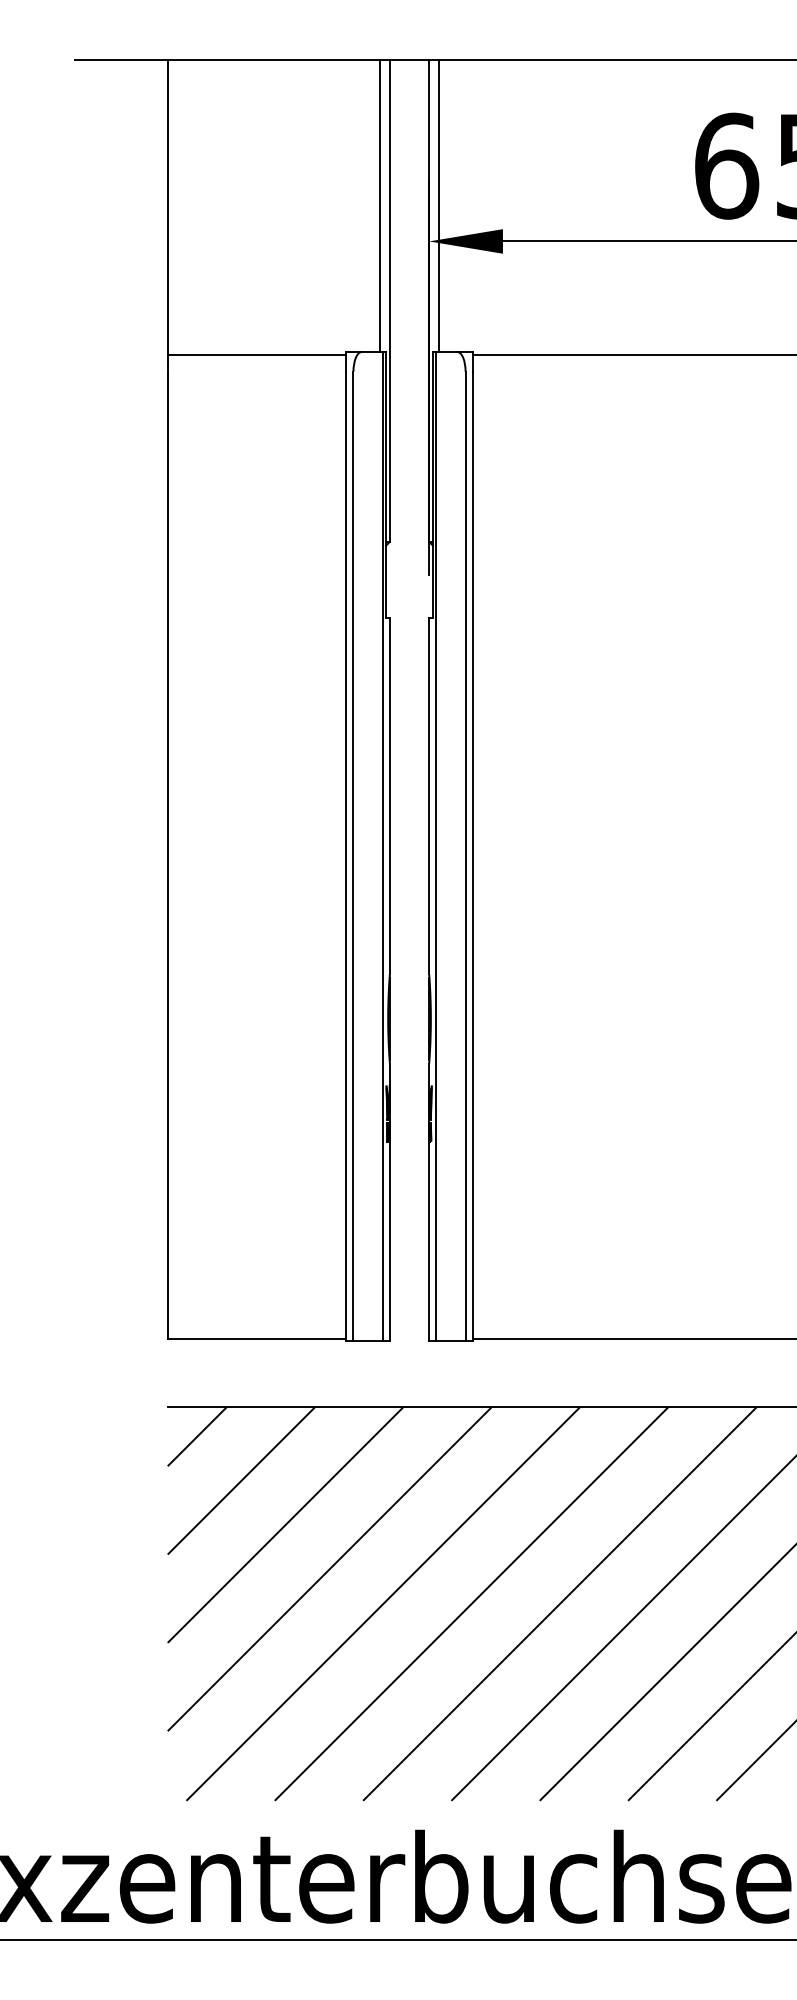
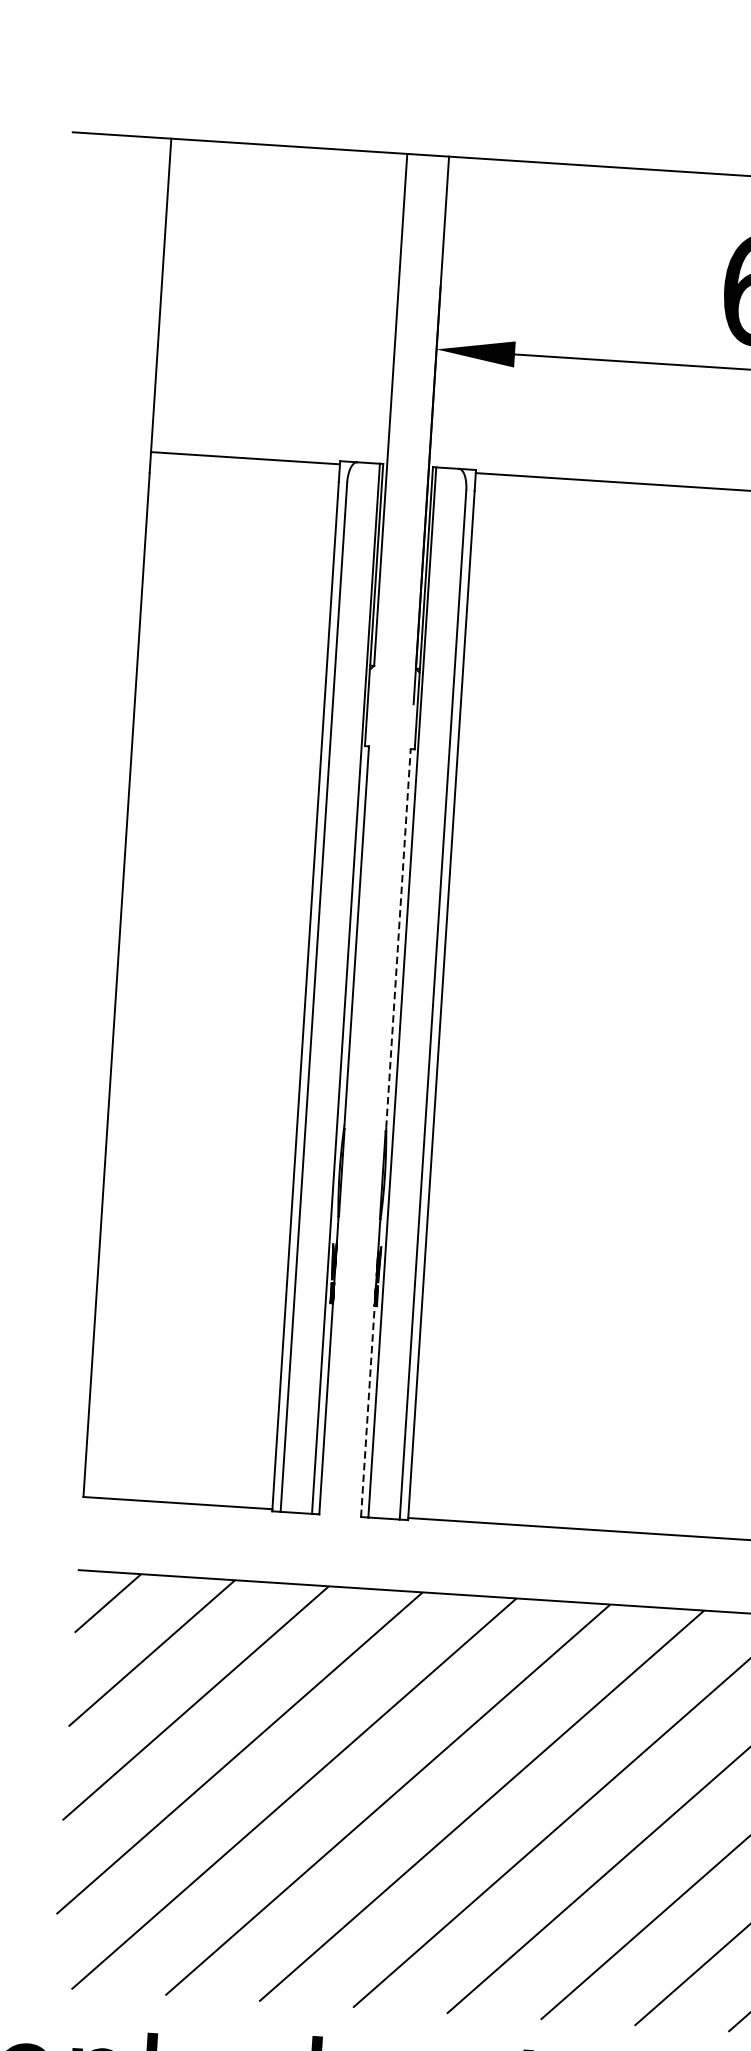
line: (380, 206) -> (387, 308), removed
line: (439, 206) -> (449, 312), removed
line: (429, 795) -> (398, 938), solid -> dashed
line: (429, 1240) -> (368, 1410), solid -> dashed

